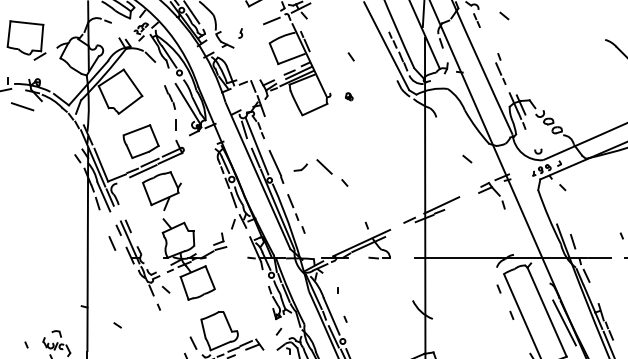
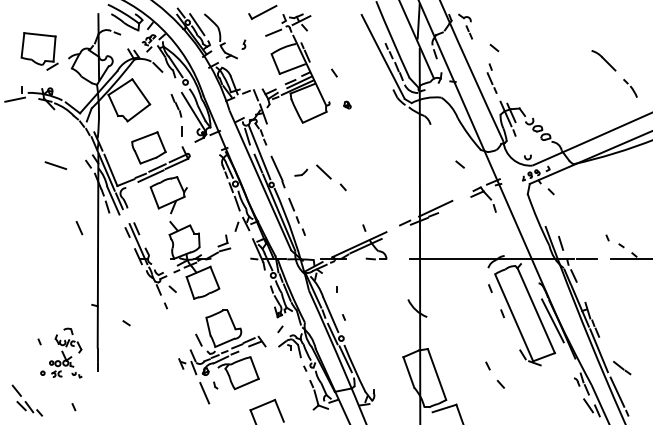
line: (504, 15) -> (494, 47), moved
line: (351, 56) -> (334, 72), moved
line: (22, 106) -> (55, 165), moved
line: (112, 243) -> (79, 228), moved

